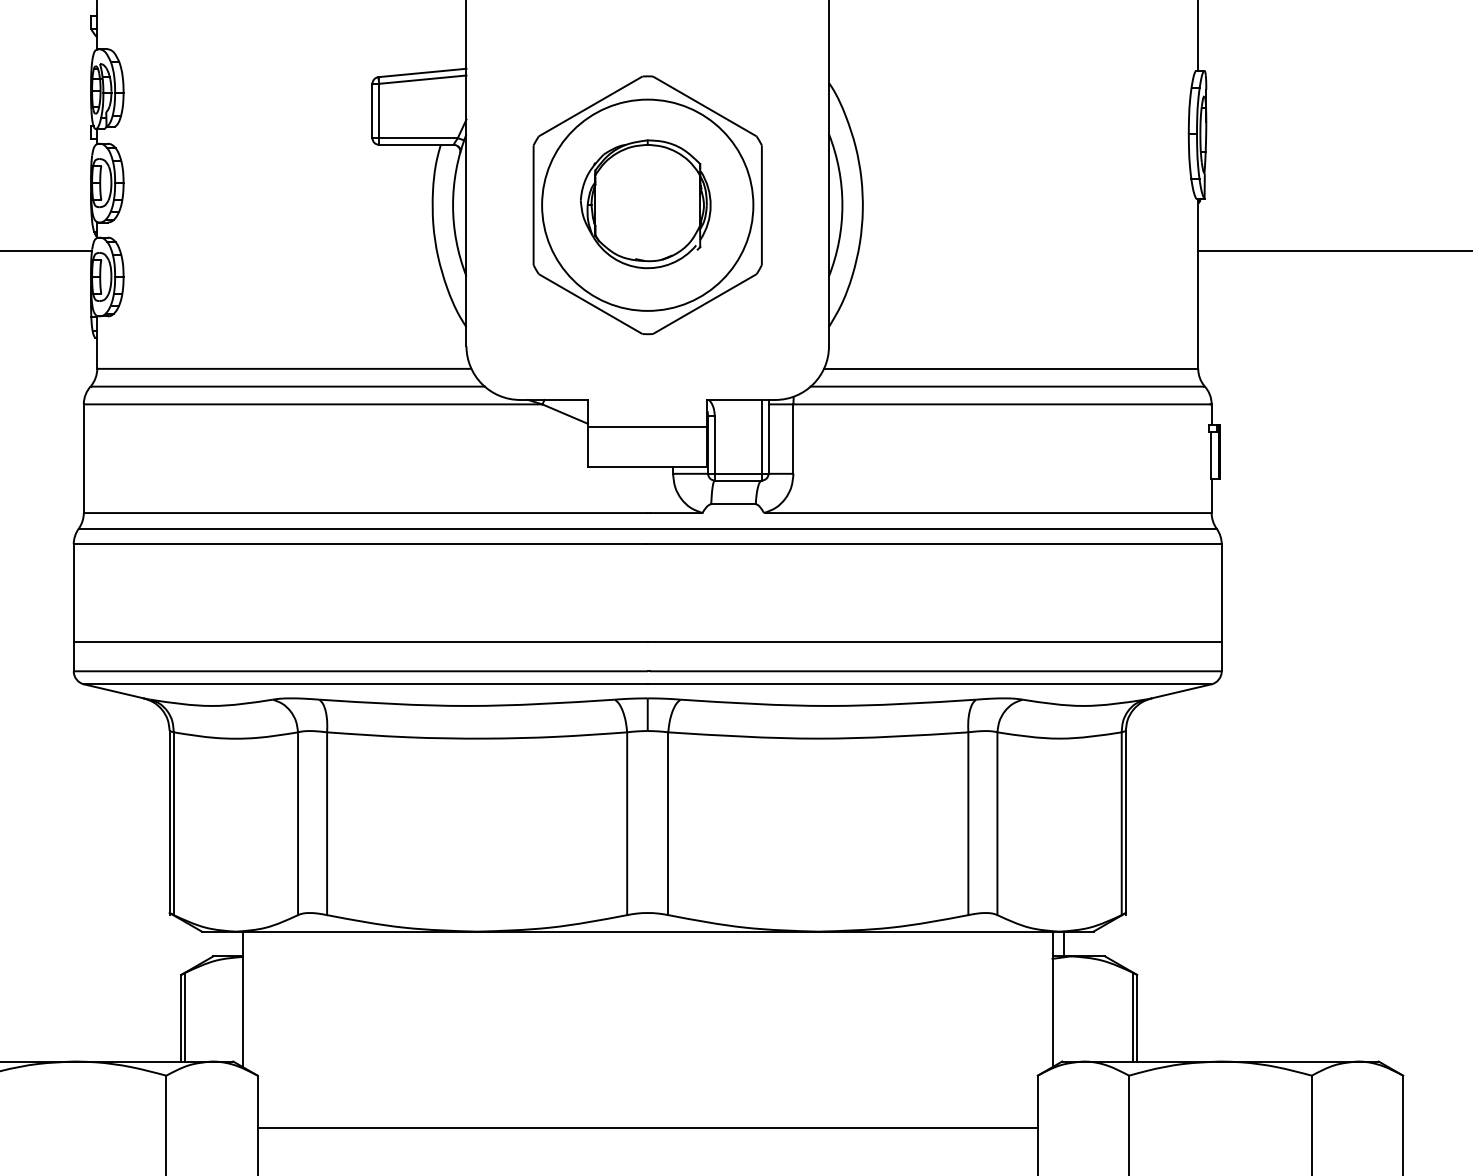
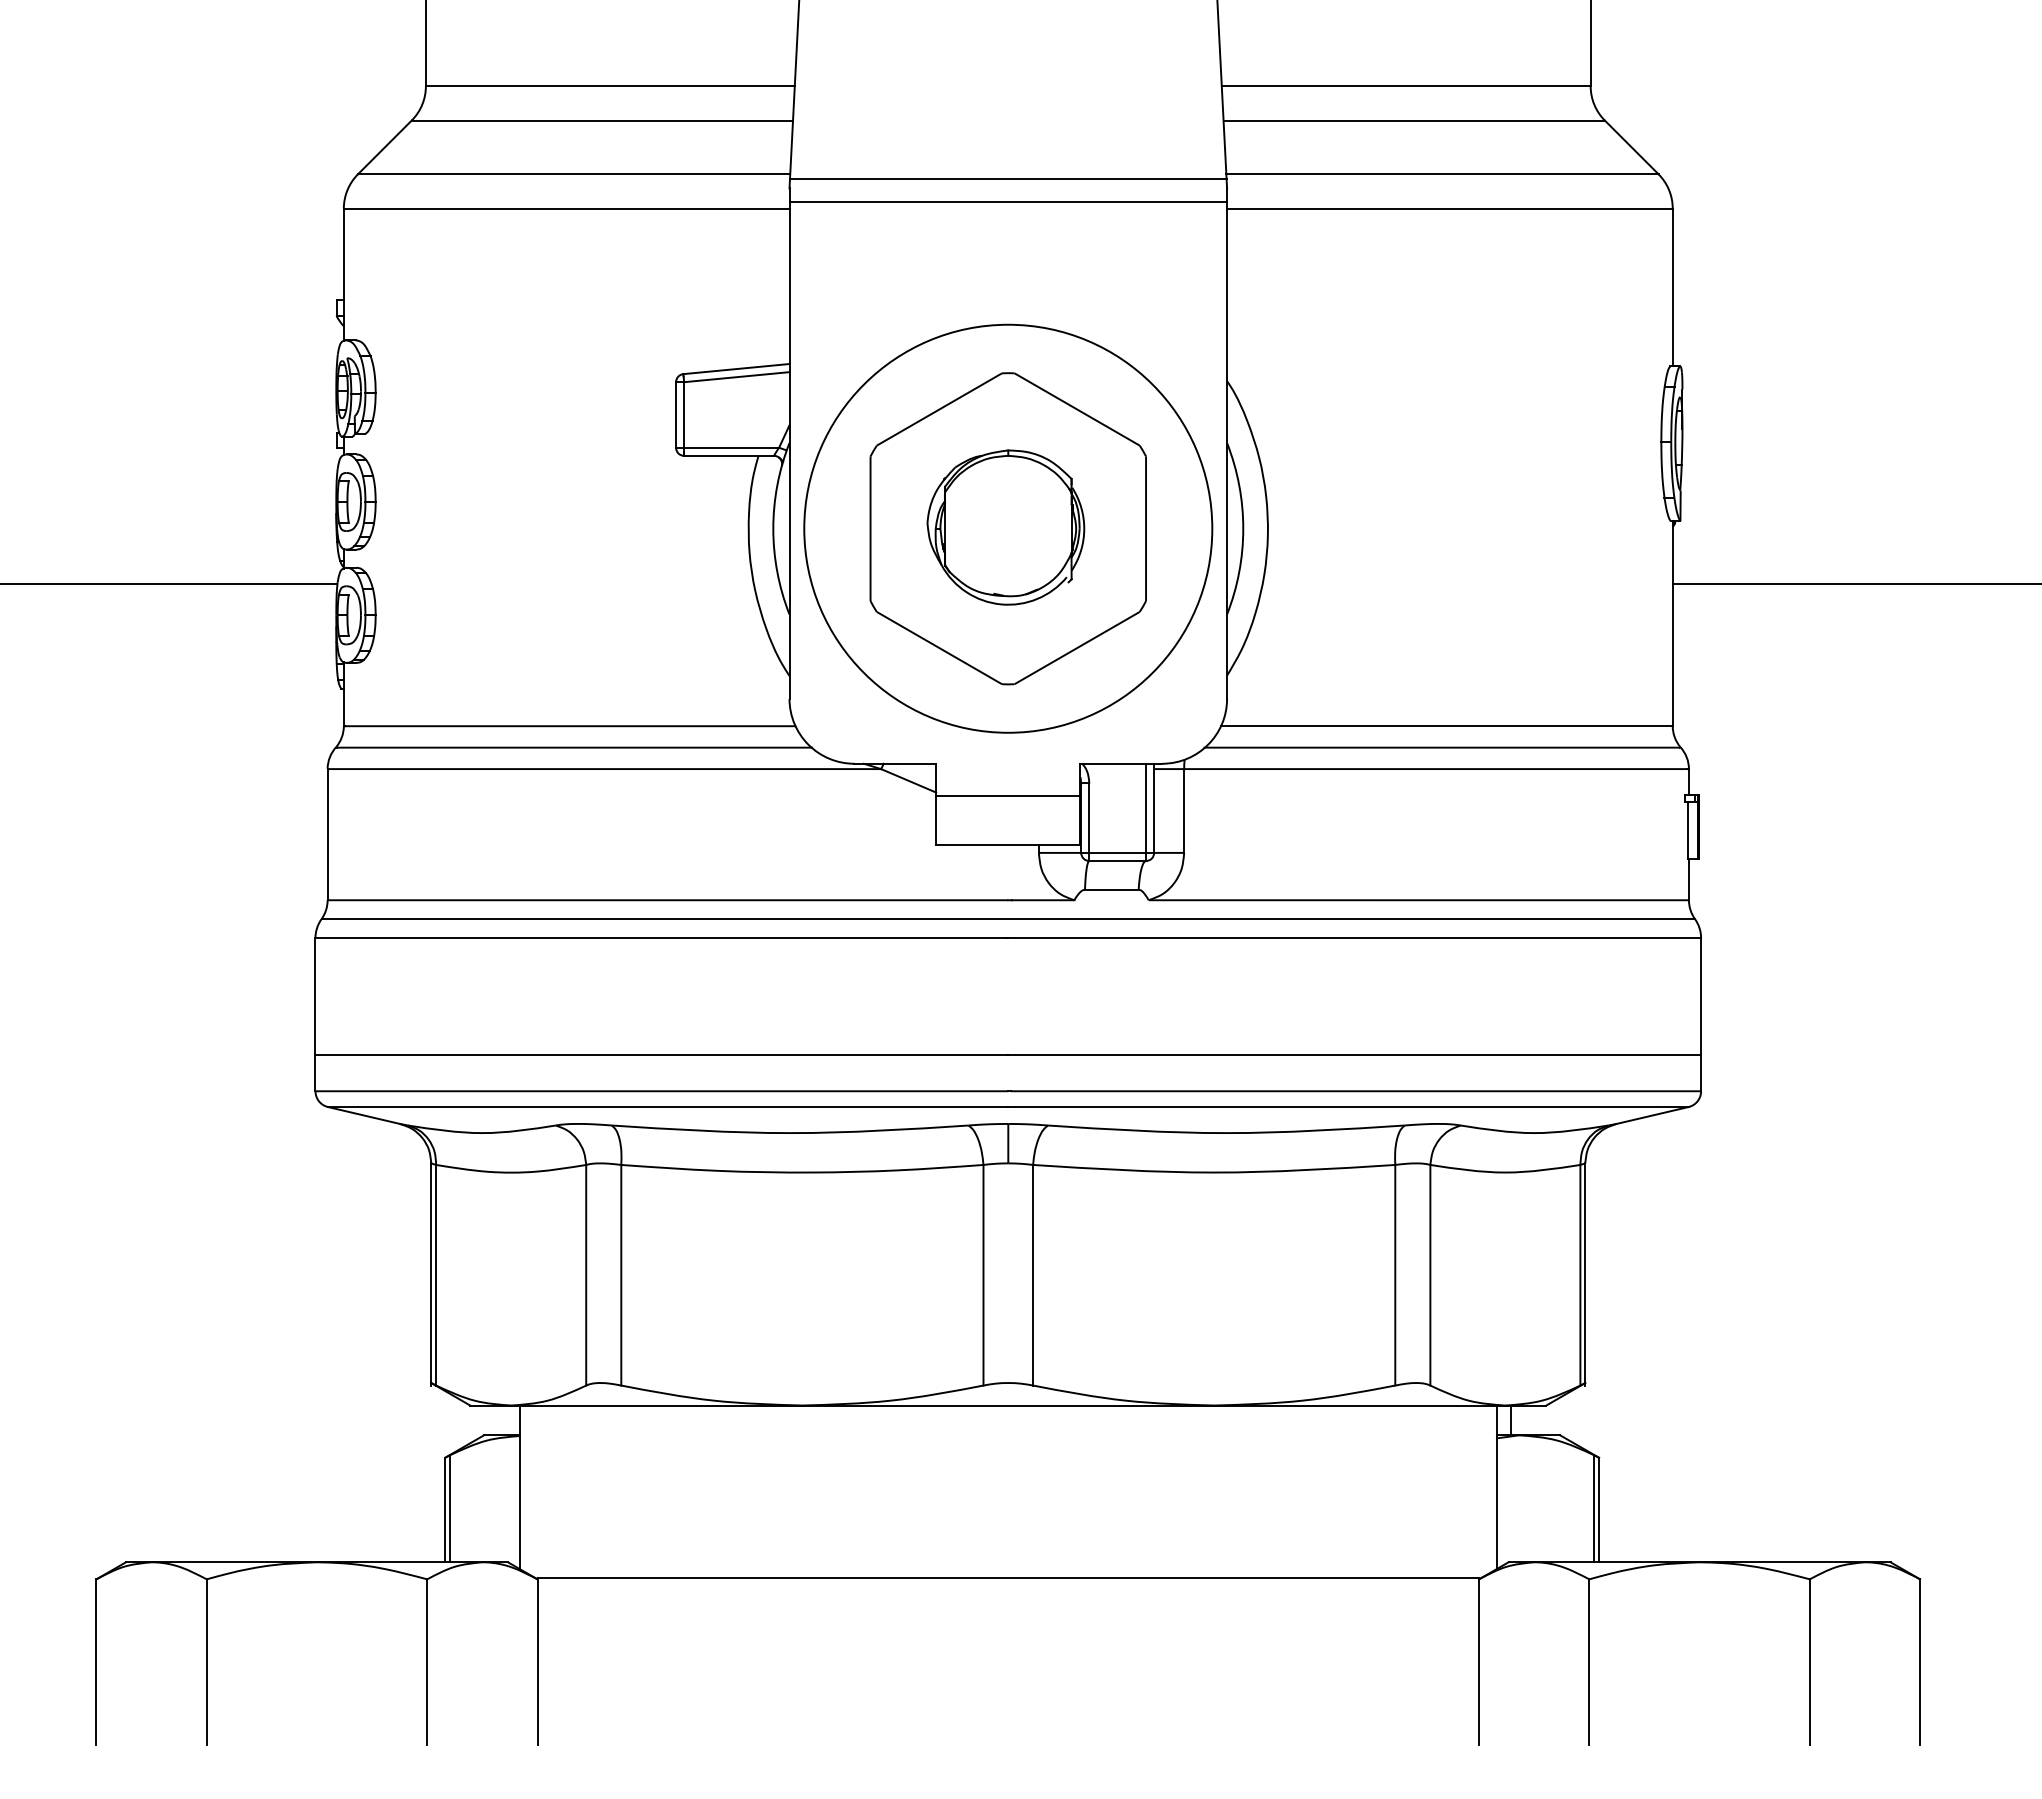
circle: (647, 205) -> (1007, 528), size x1.6
line: (647, 1127) -> (1008, 1578), moved

